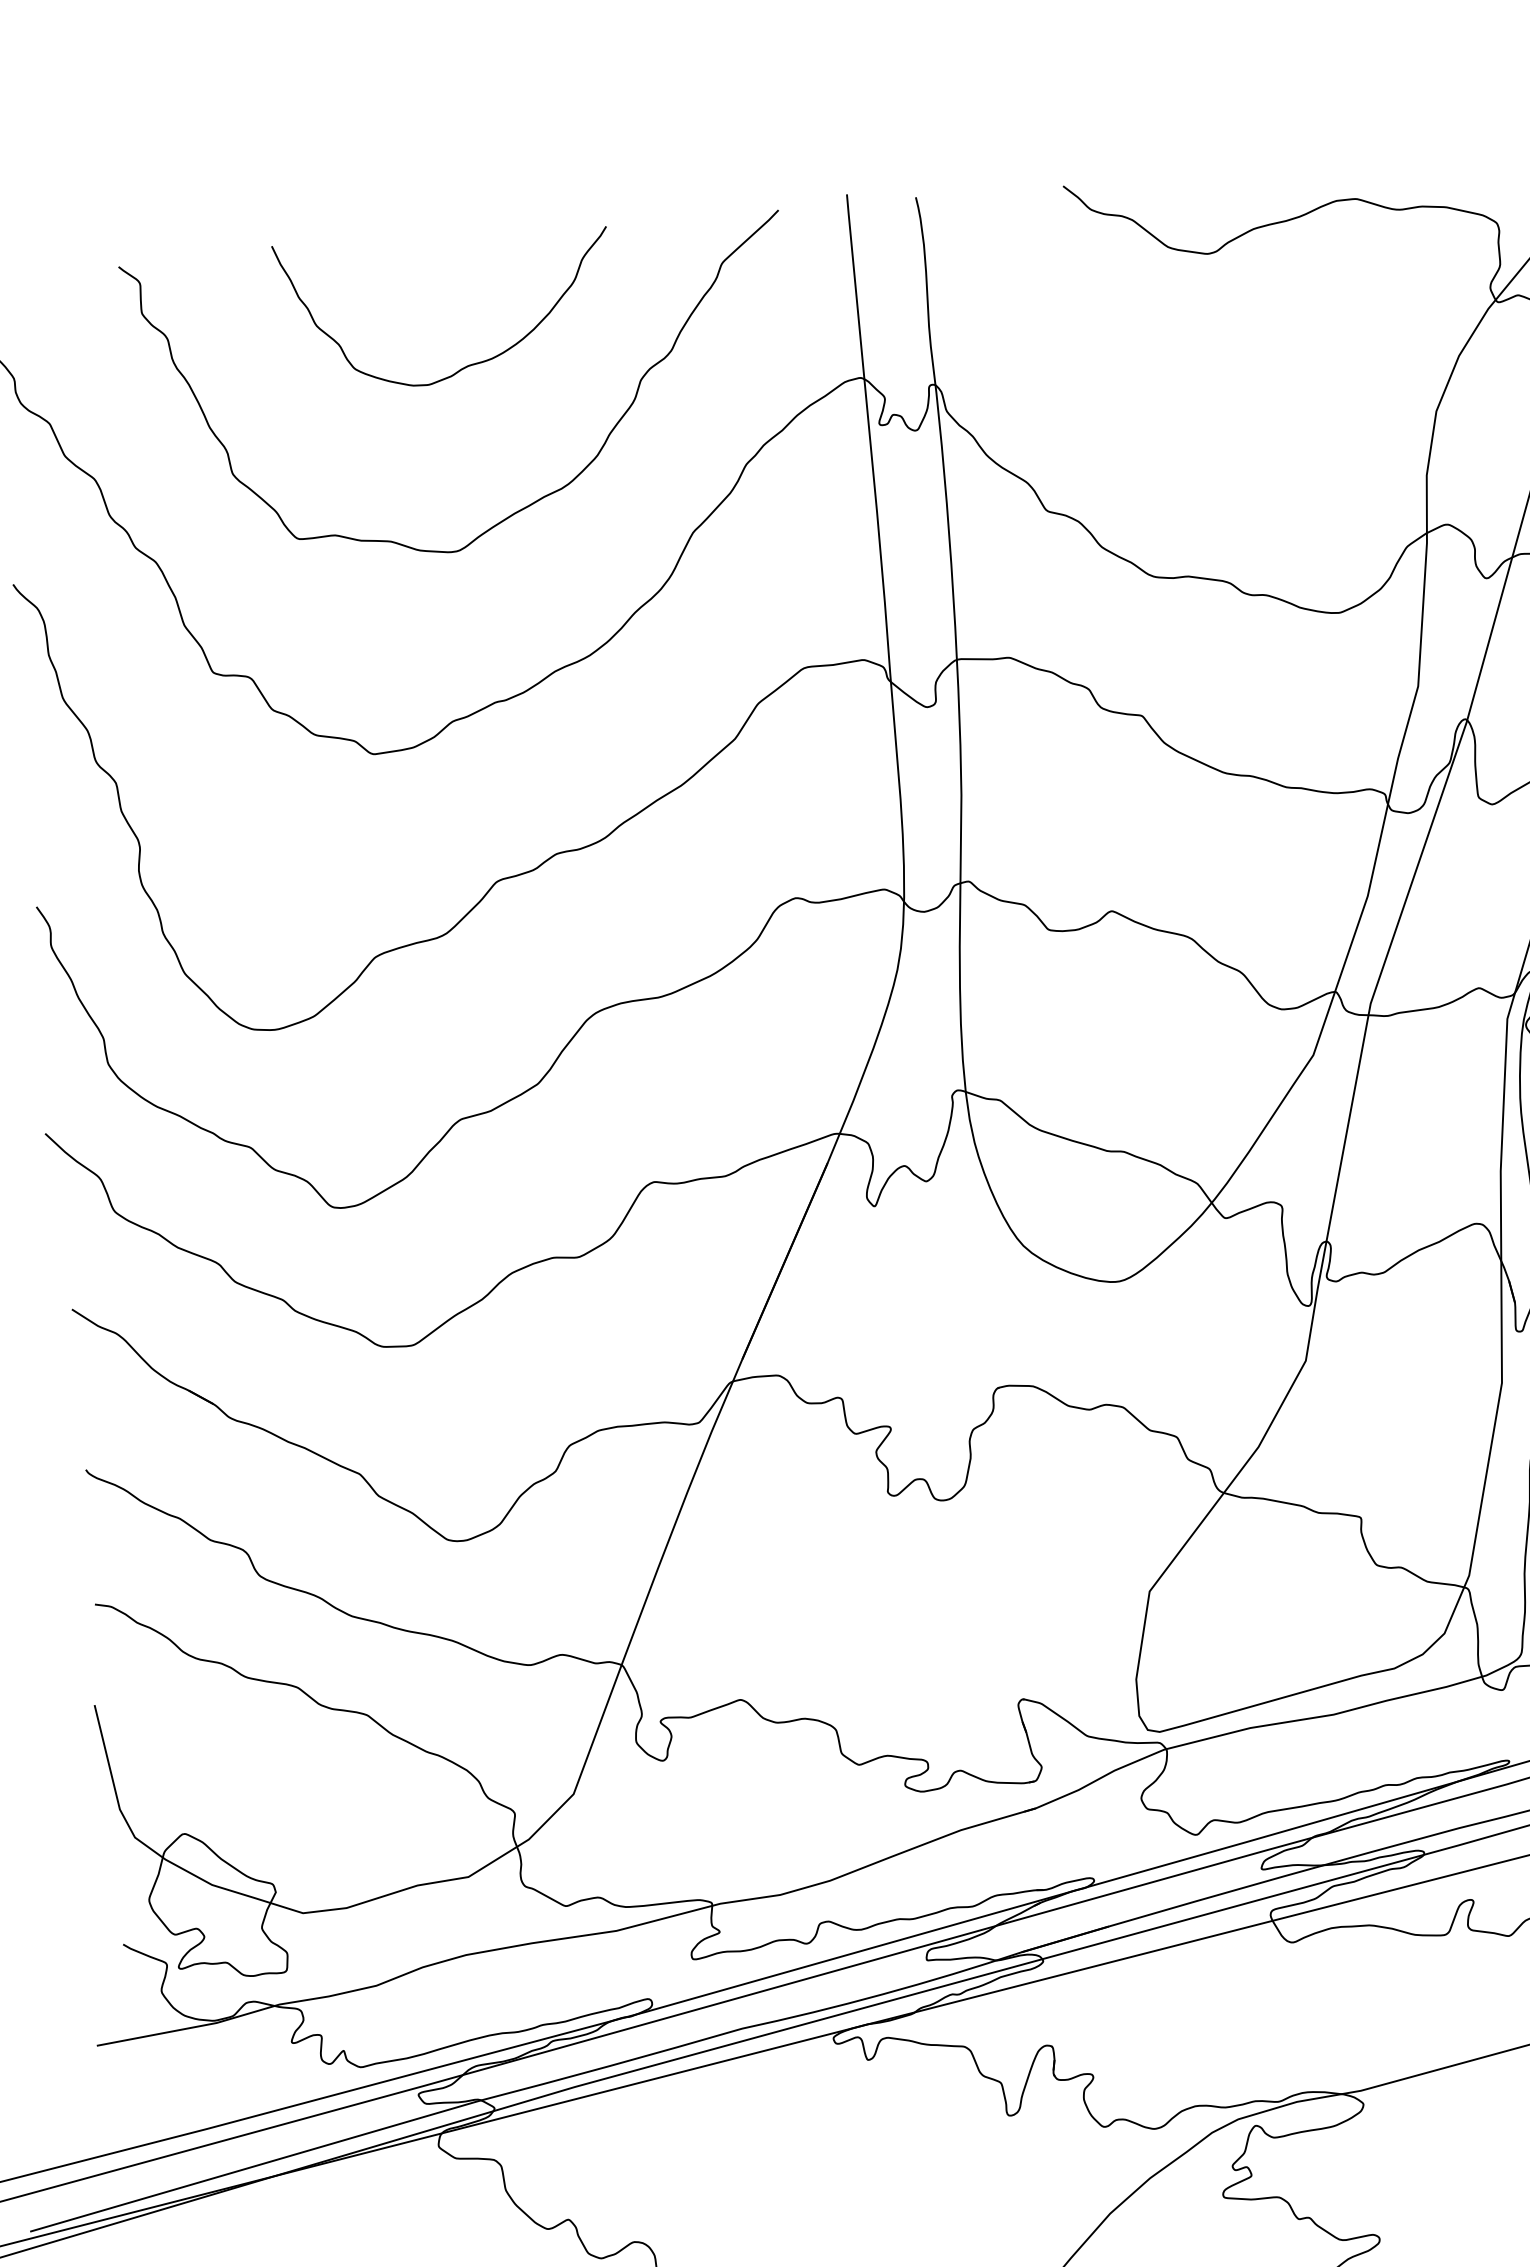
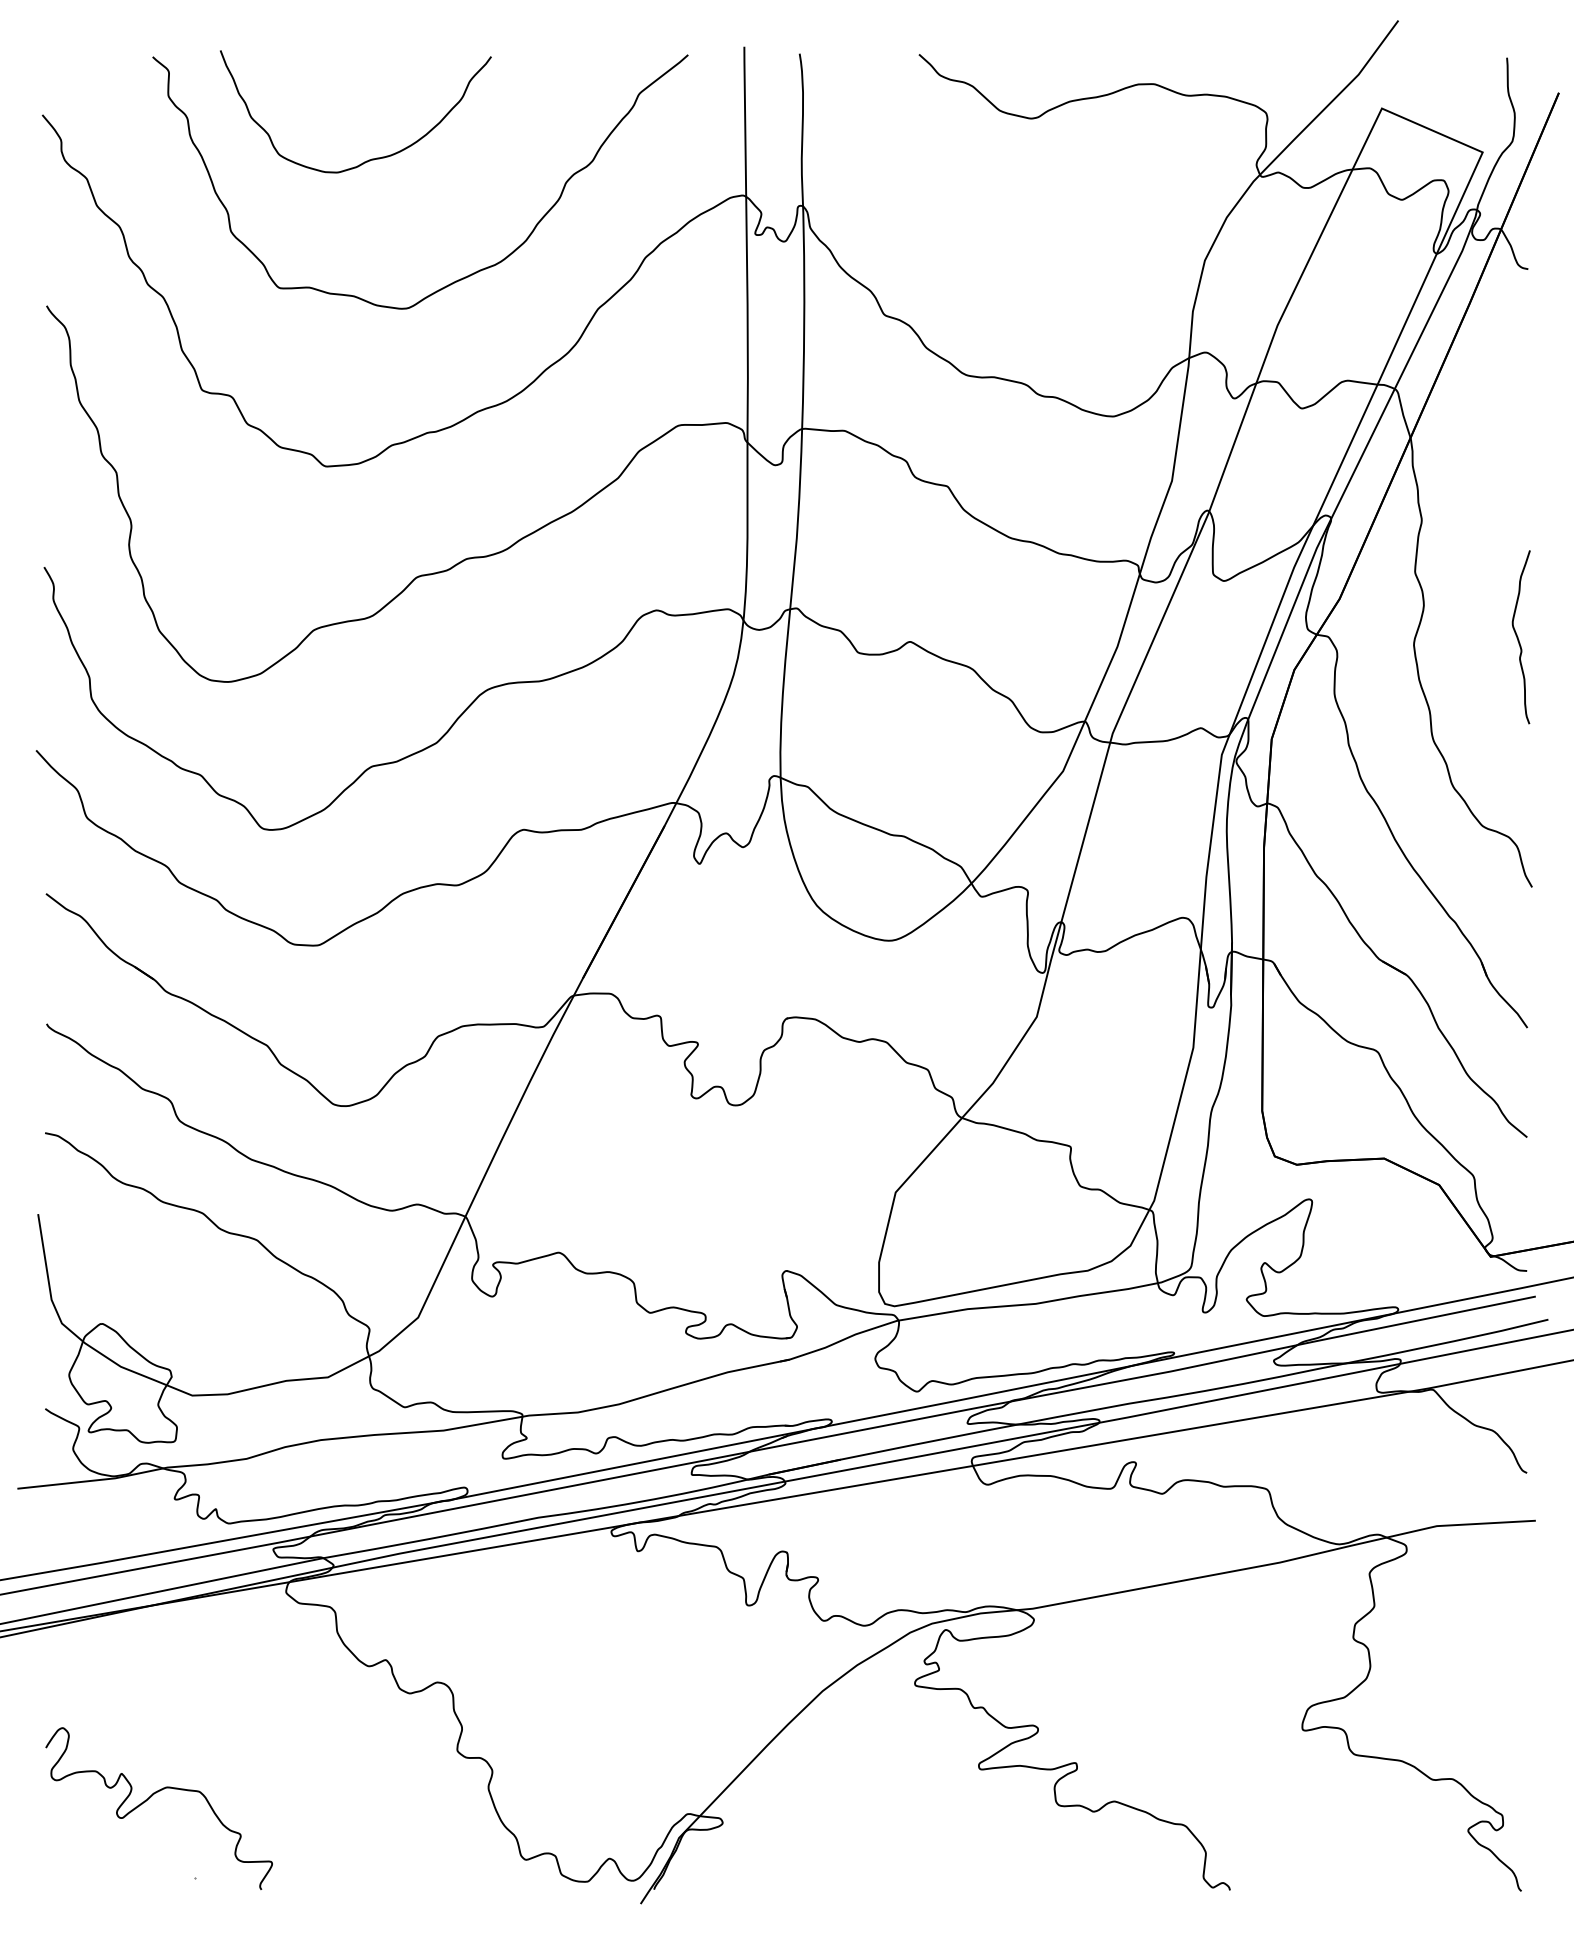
curve: (468, 364) -> (371, 158), moved

